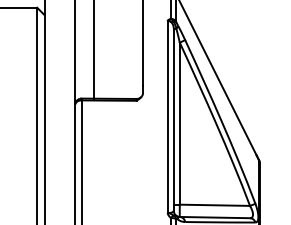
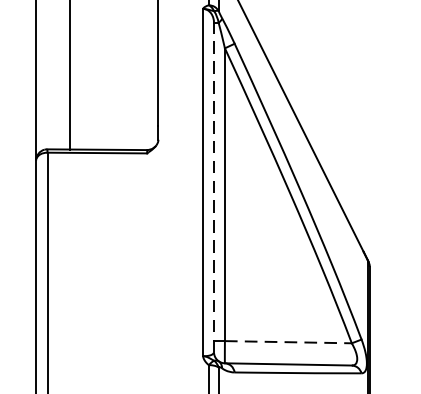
line: (173, 119) -> (213, 187), solid -> dashed
line: (215, 205) -> (289, 342), solid -> dashed

